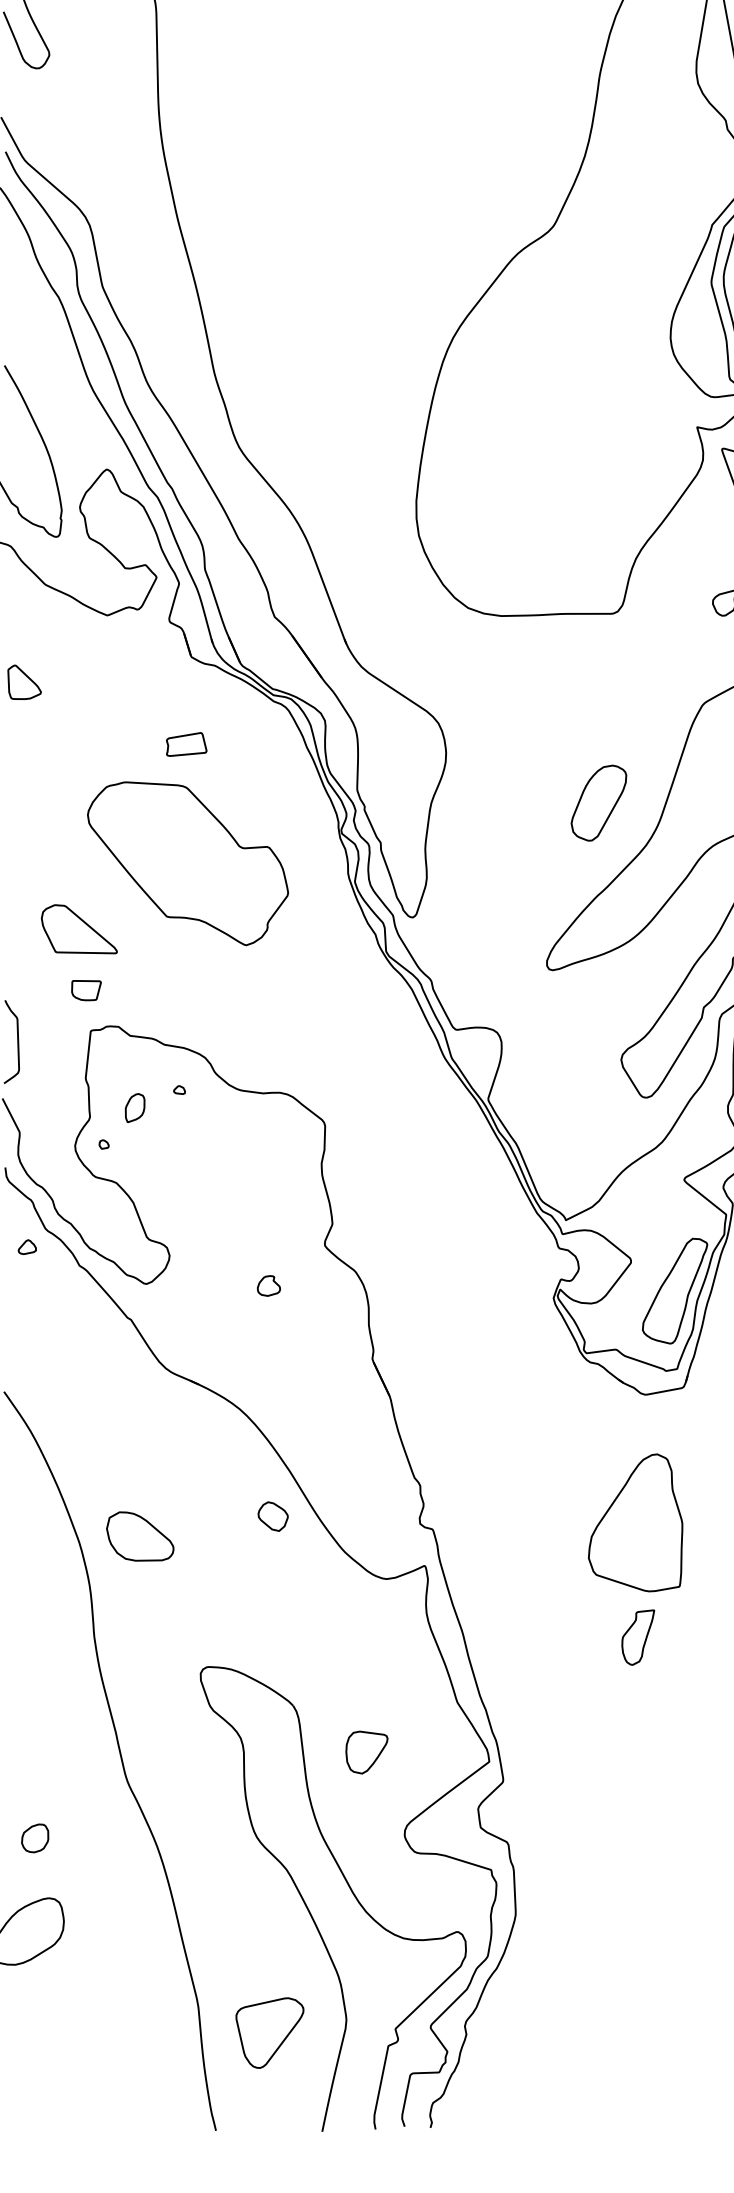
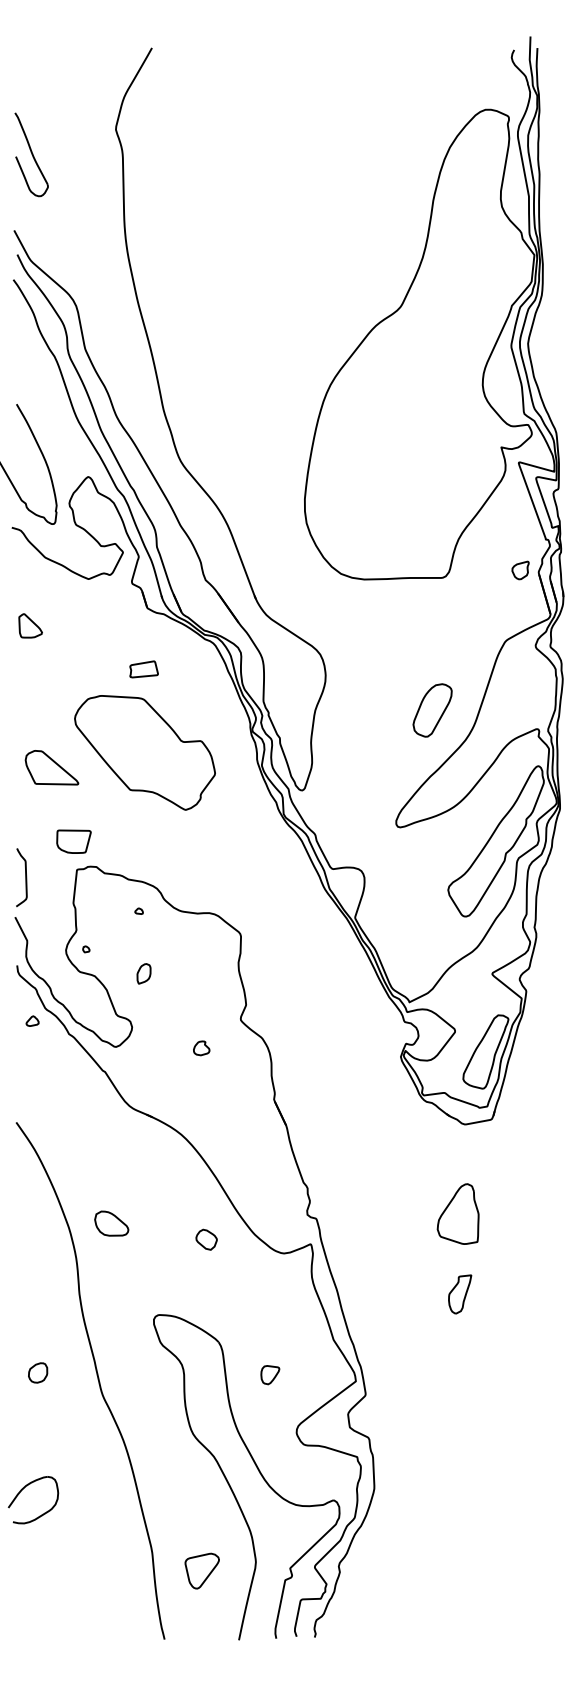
part: (78, 928) -> (51, 767), moved
part: (85, 990) -> (73, 841), size x1.67
part: (134, 1107) -> (143, 973), moved
part: (272, 1516) -> (206, 1239), moved
part: (634, 1521) -> (457, 1213), size x0.62
part: (140, 1536) -> (111, 1223), size x0.71
part: (367, 1753) -> (270, 1375), size x0.62
part: (35, 1837) -> (38, 1372), moved
part: (268, 2032) -> (201, 1570), size x0.71

